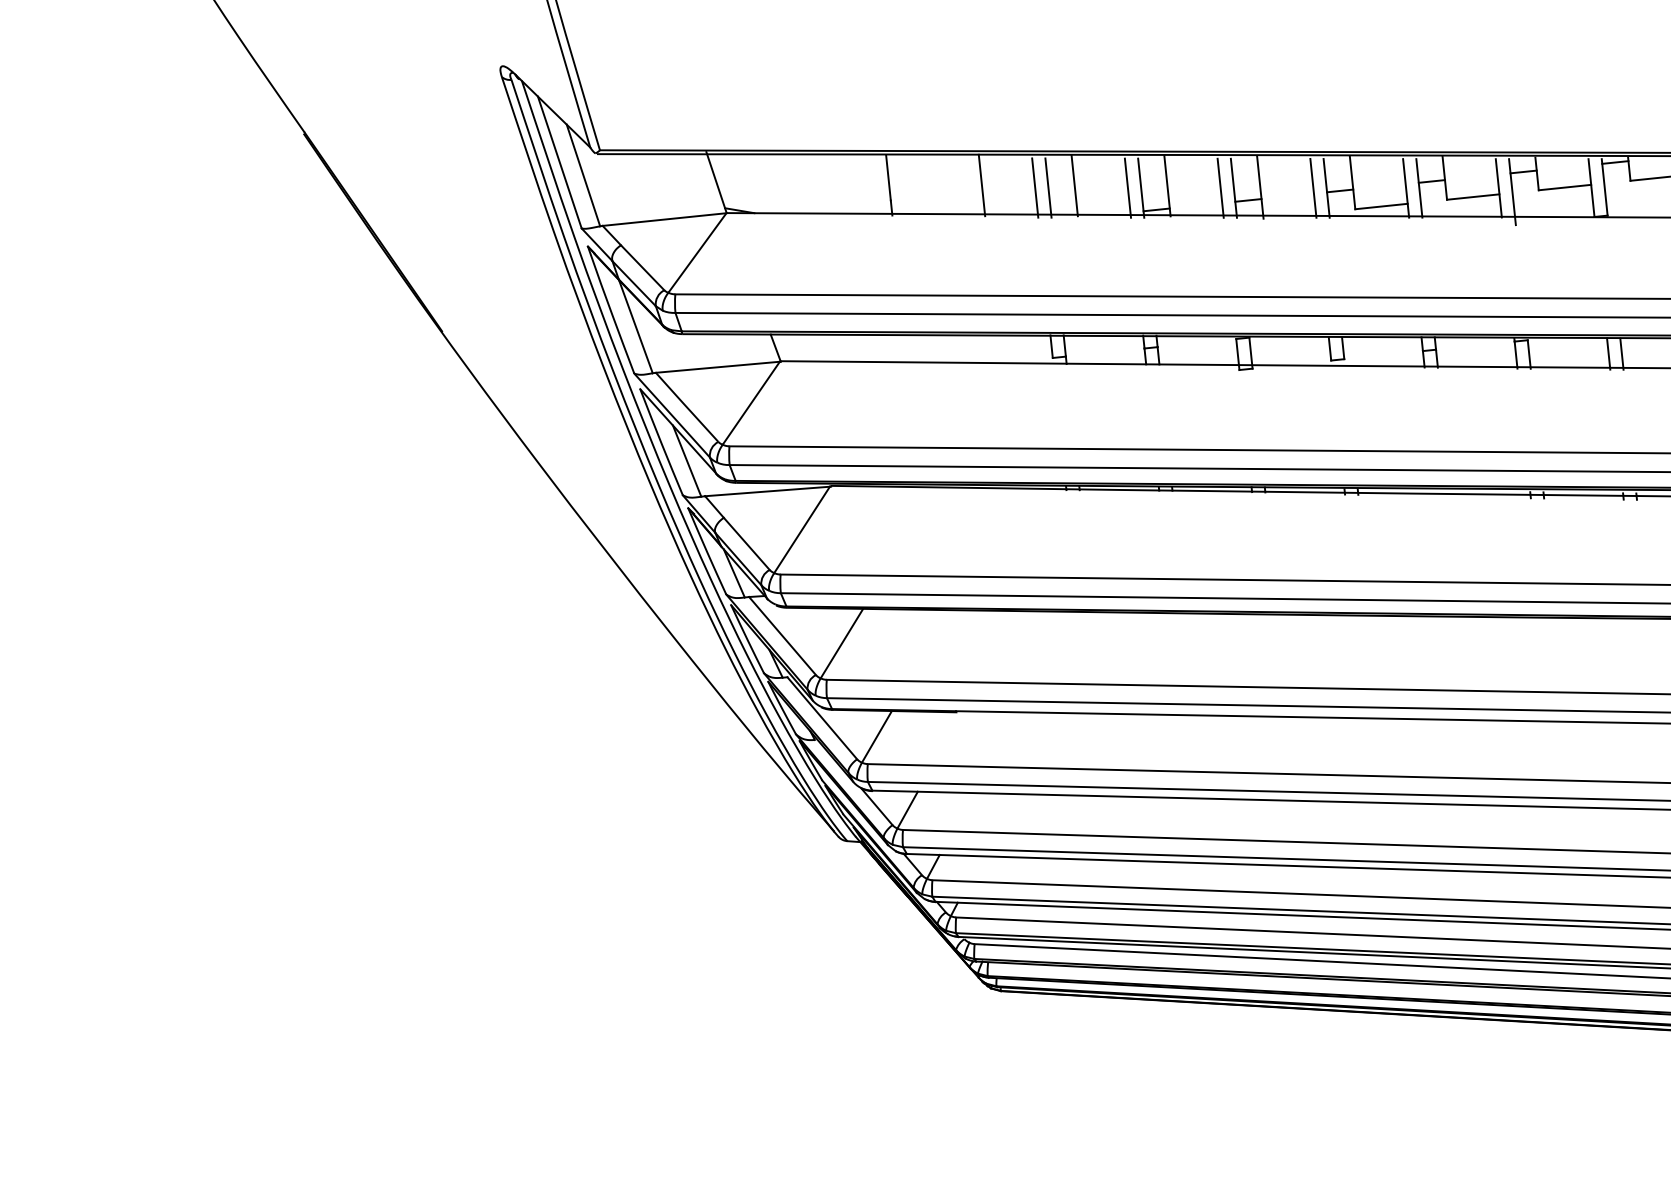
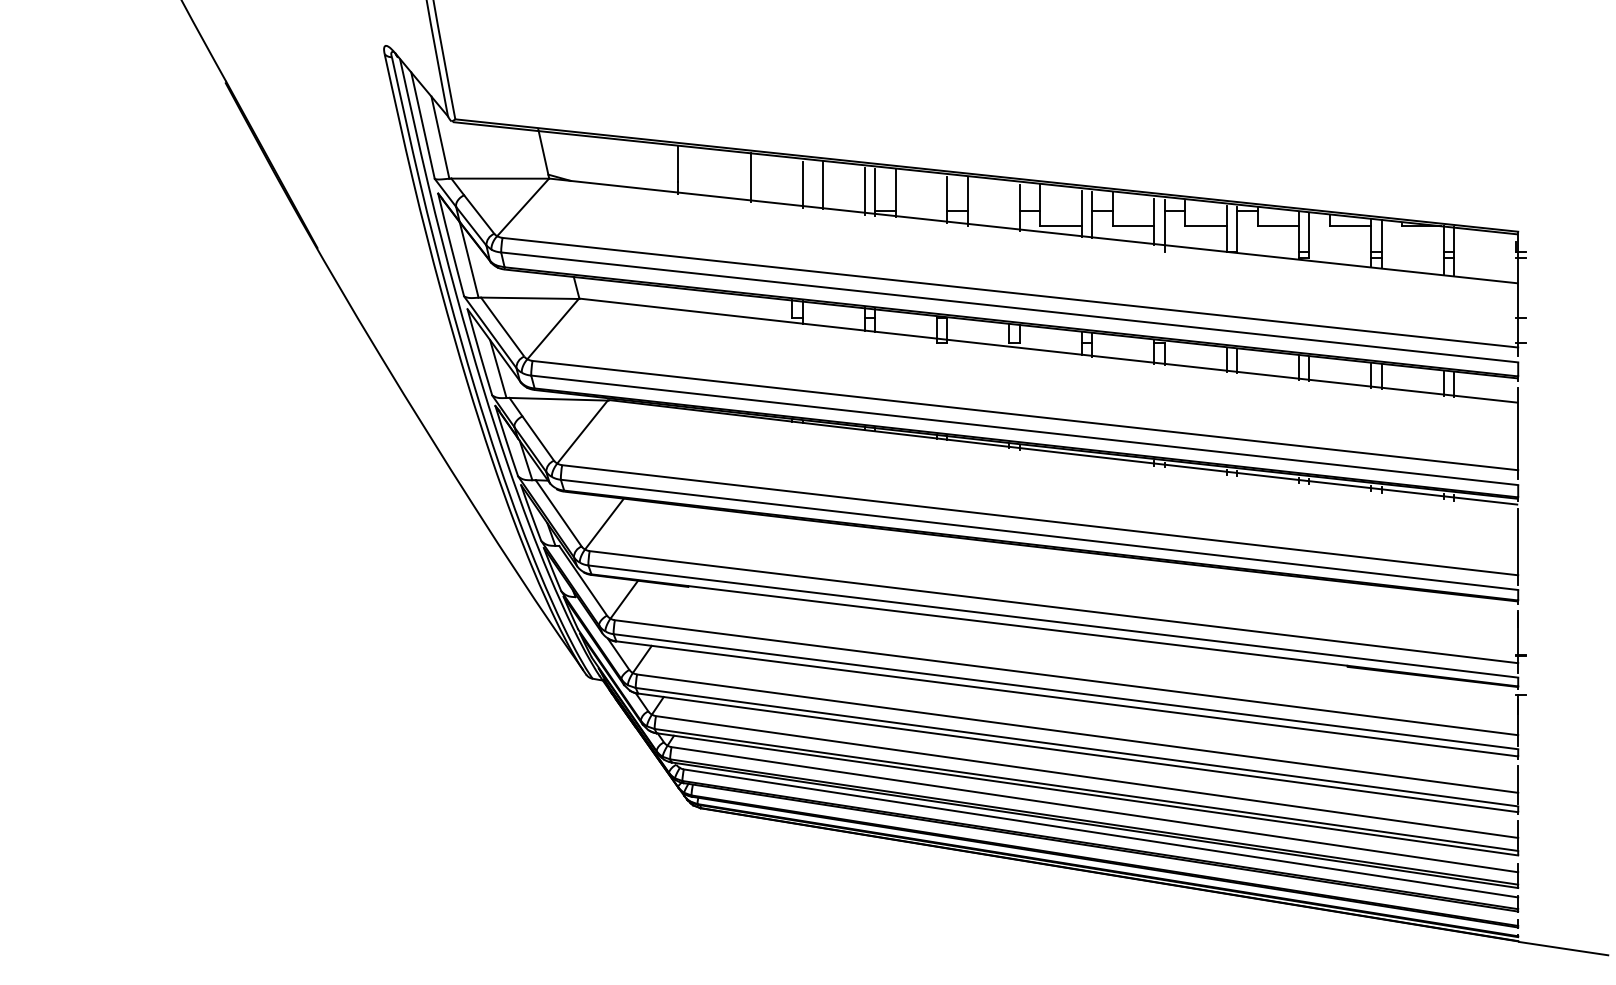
line: (1035, 187) -> (792, 183), removed
line: (1220, 187) -> (936, 198), removed
line: (1313, 188) -> (1009, 206), removed

